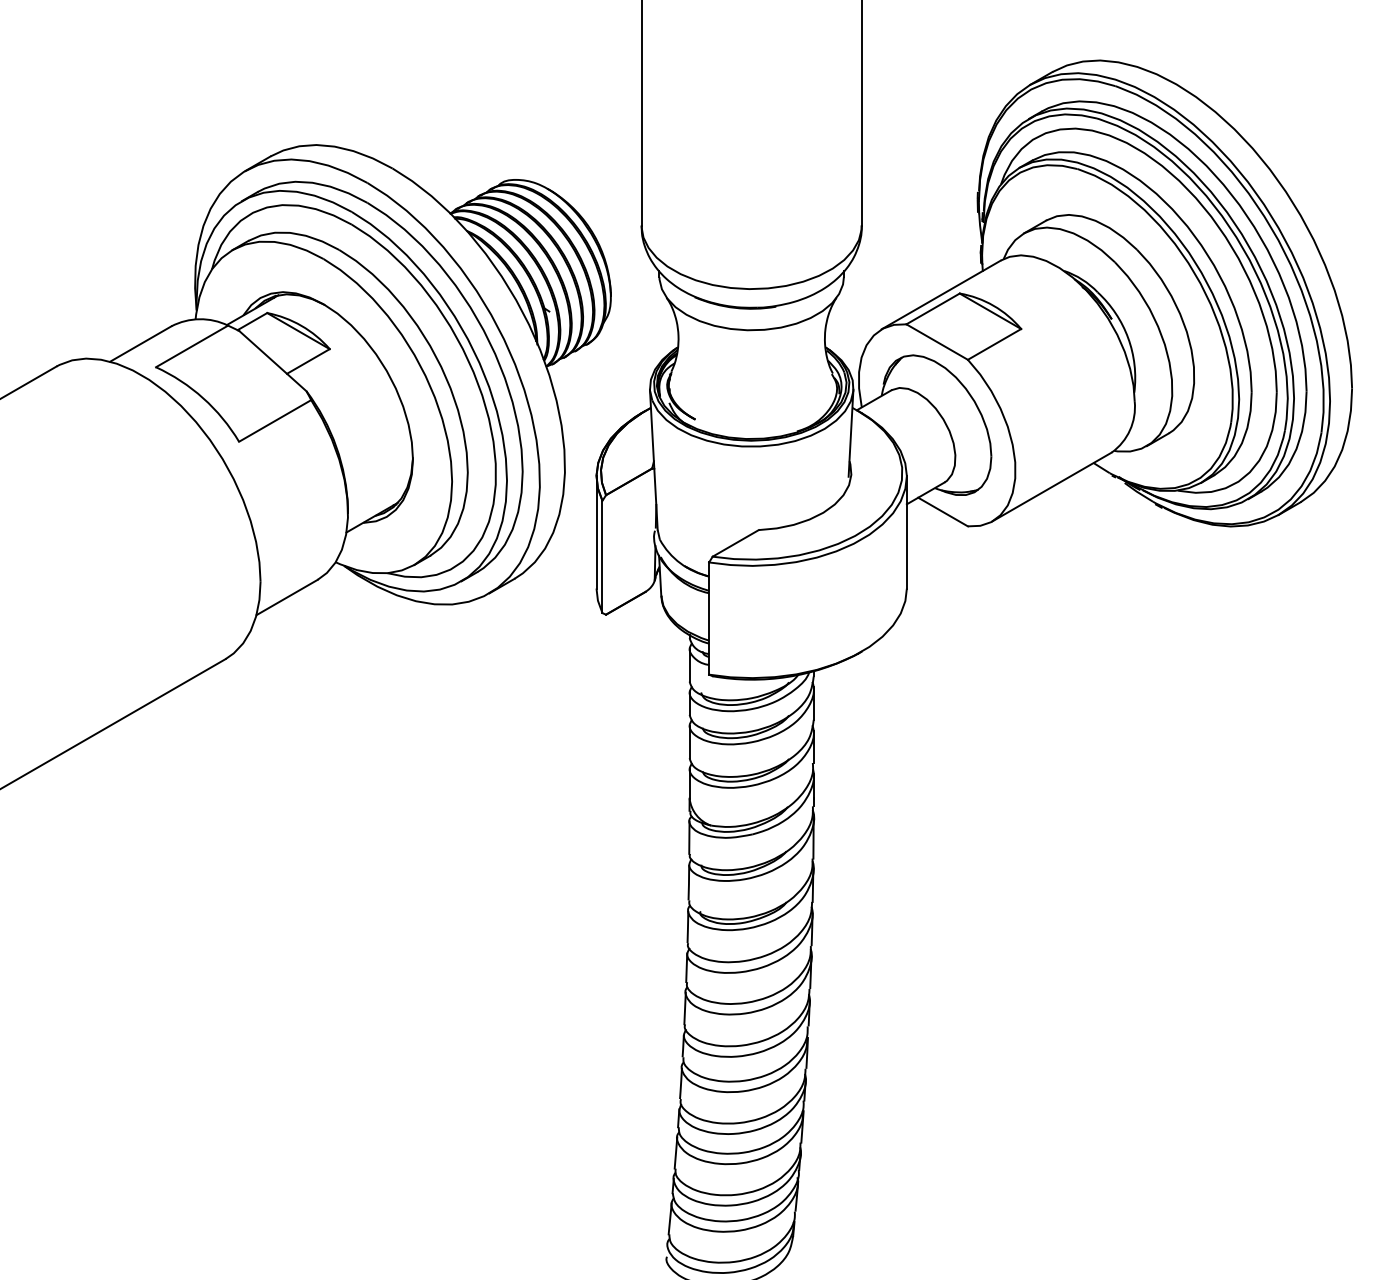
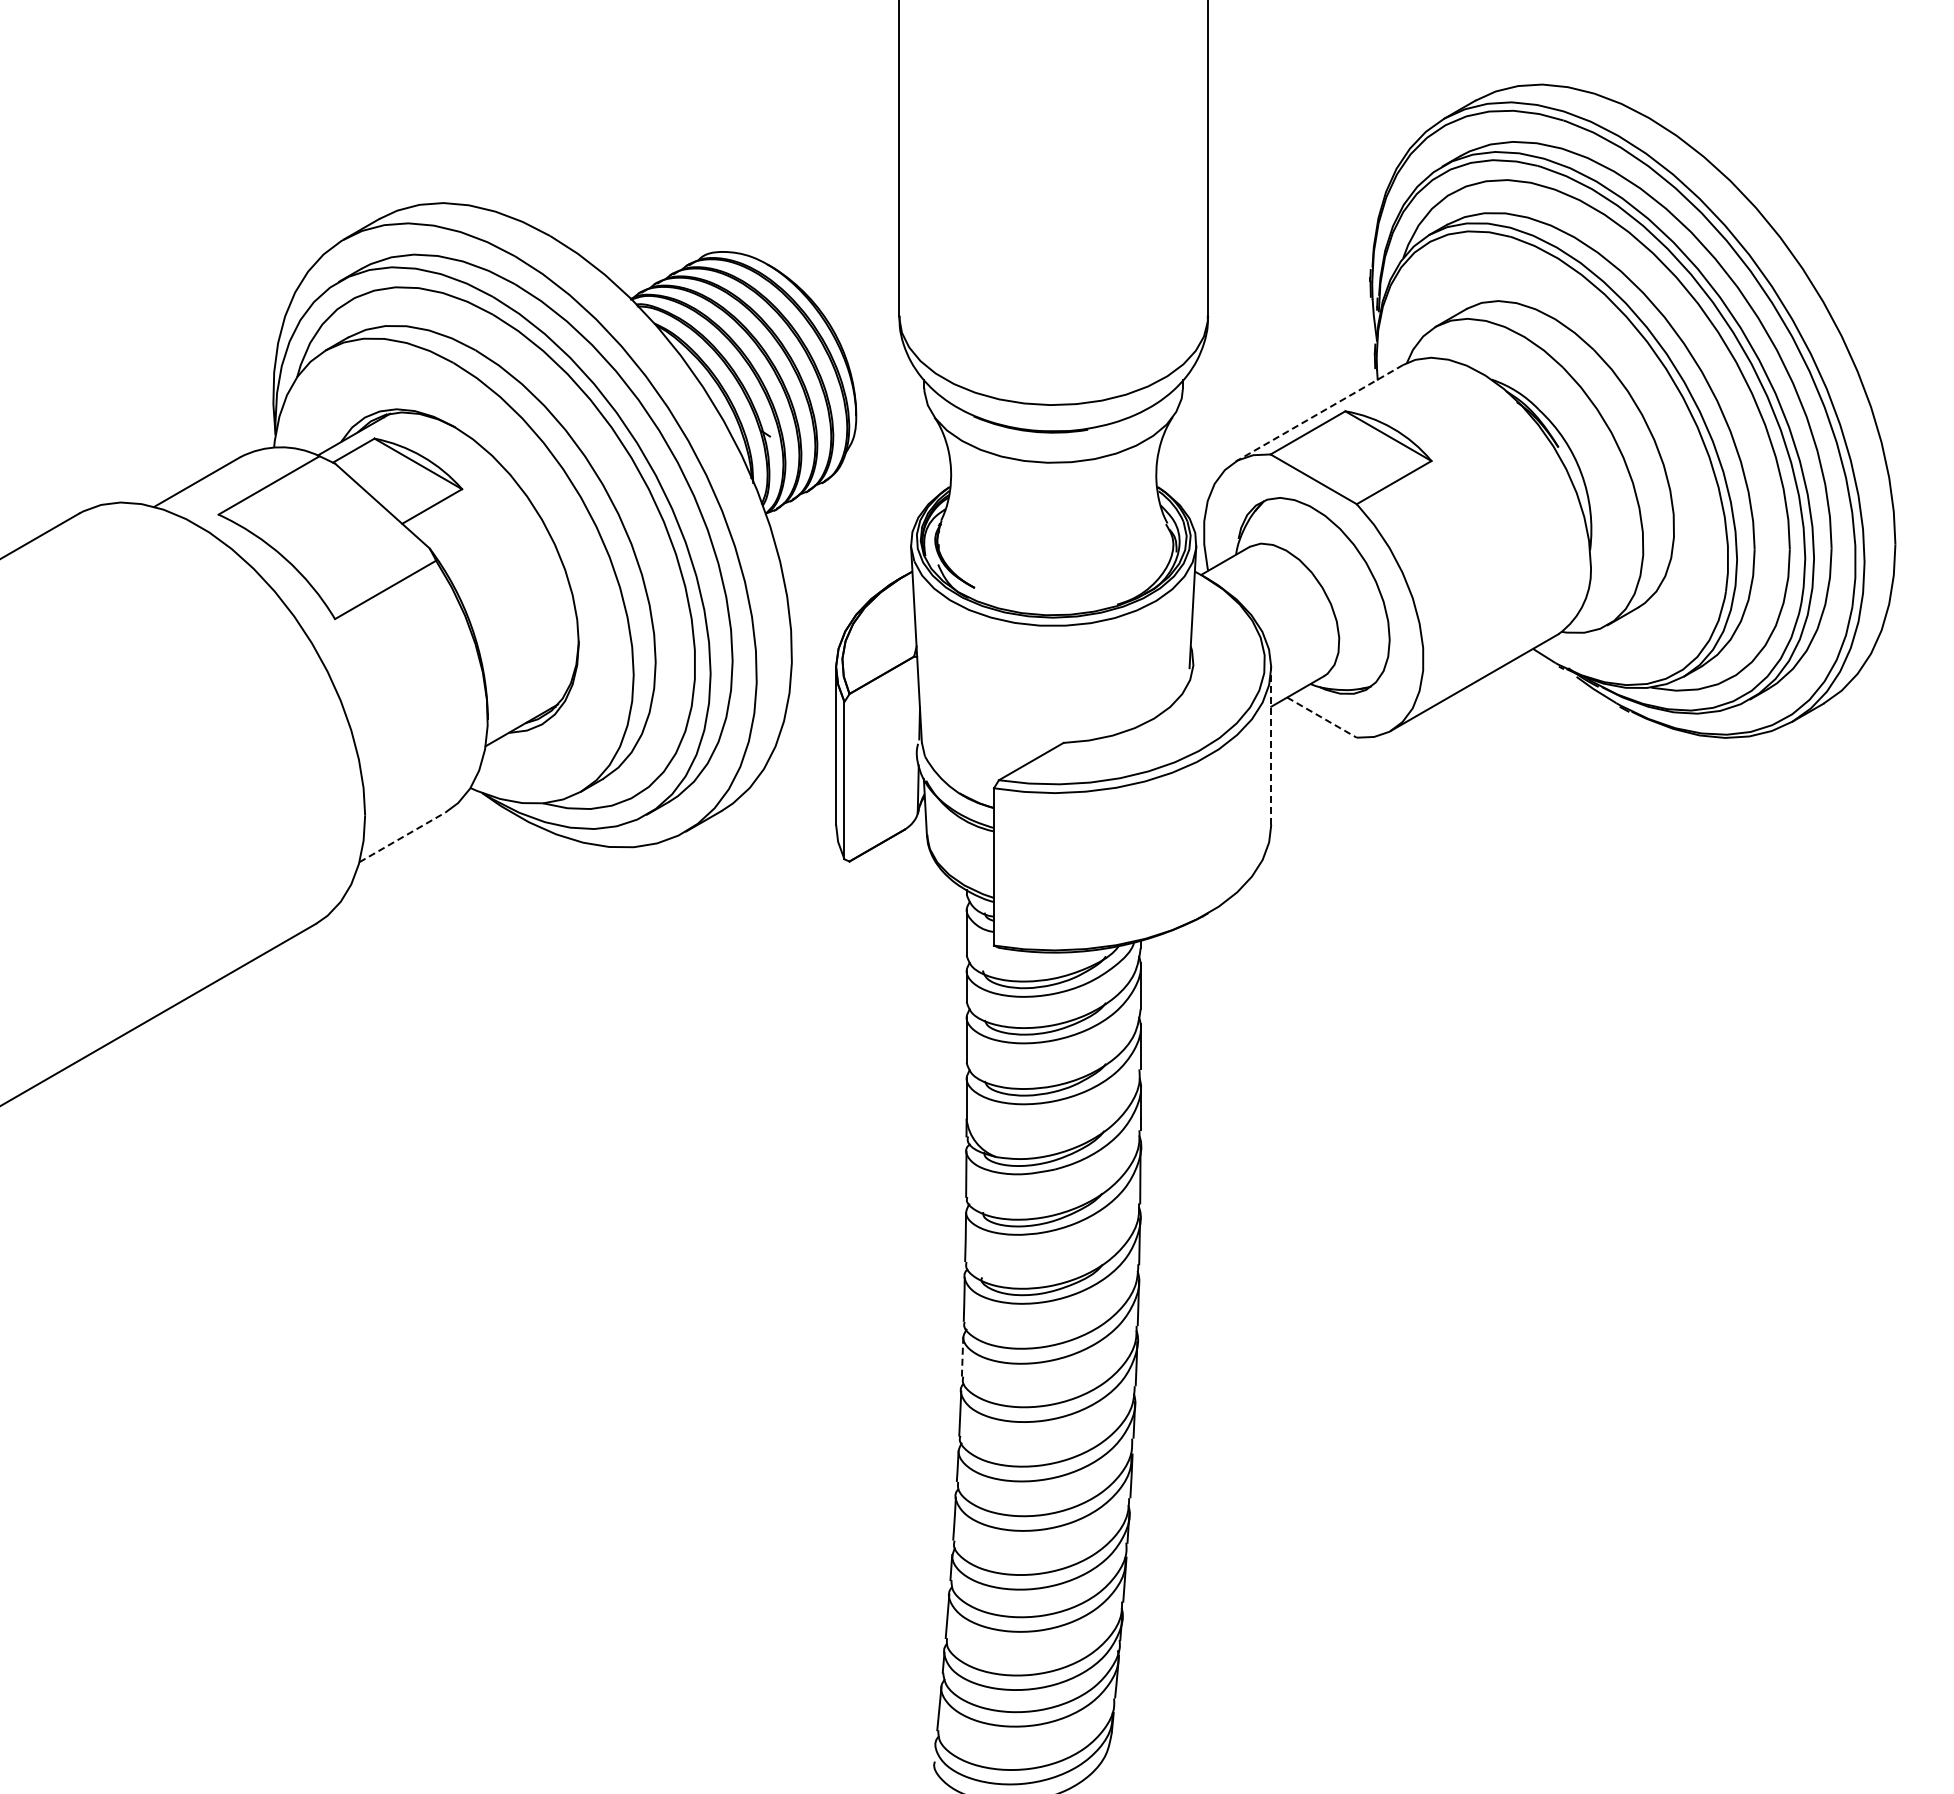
line: (941, 295) -> (1319, 413), solid -> dashed
line: (943, 511) -> (1322, 717), solid -> dashed
line: (907, 532) -> (1271, 746), solid -> dashed
line: (287, 597) -> (402, 837), solid -> dashed
line: (686, 967) -> (962, 1356), solid -> dashed

